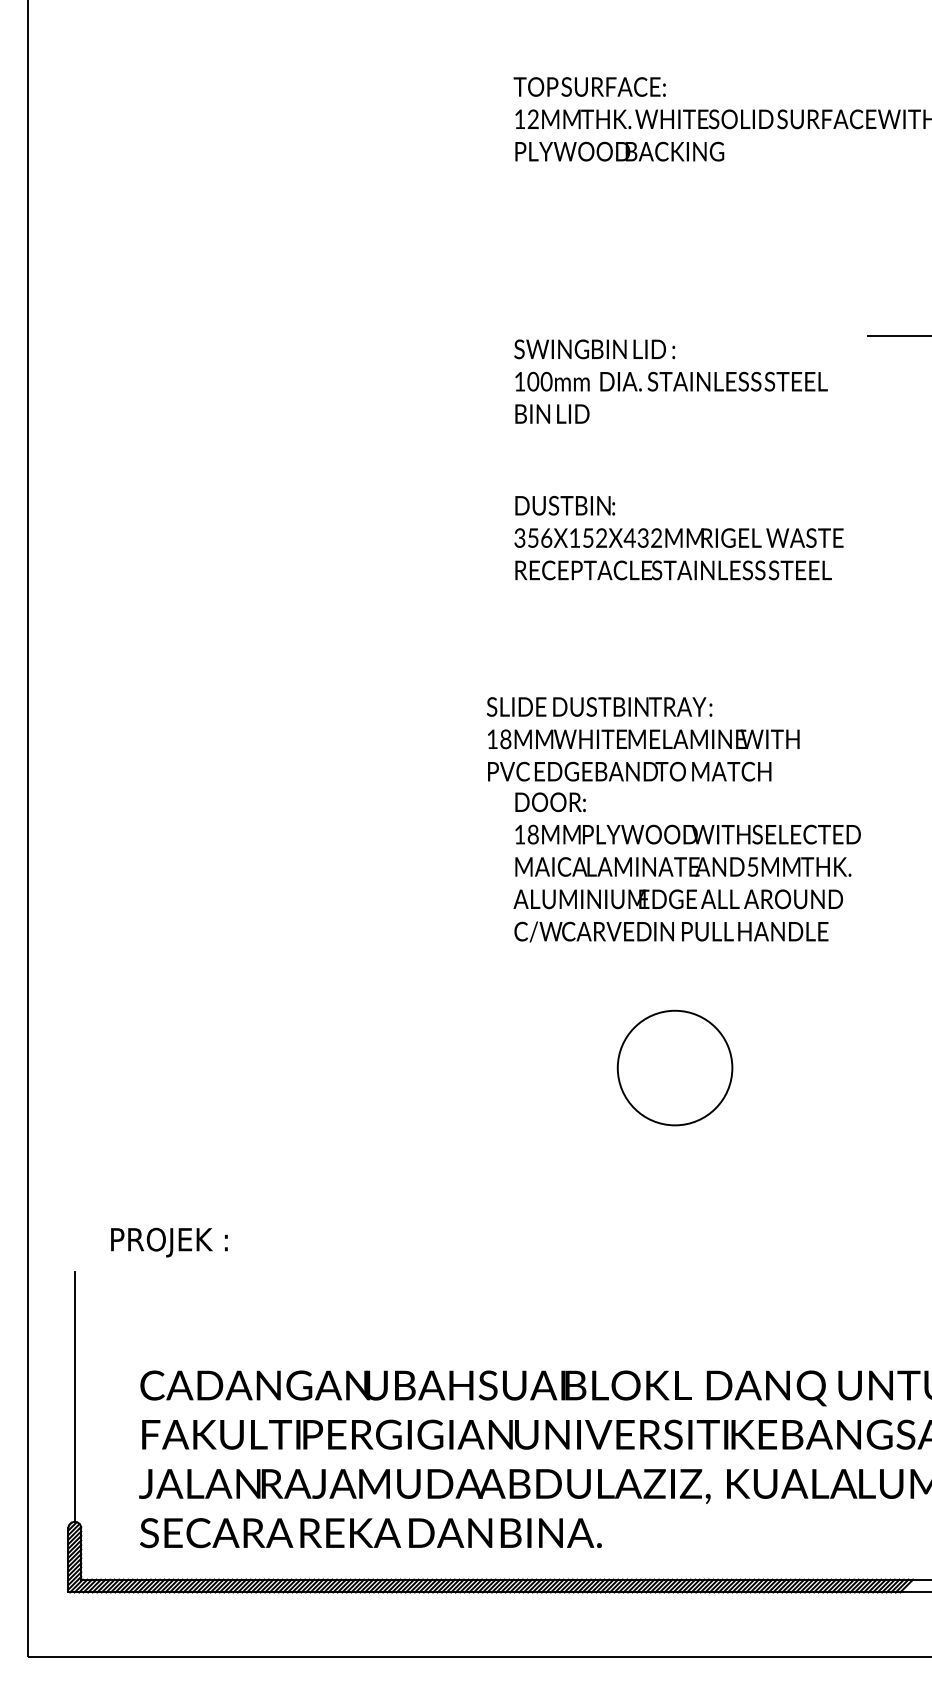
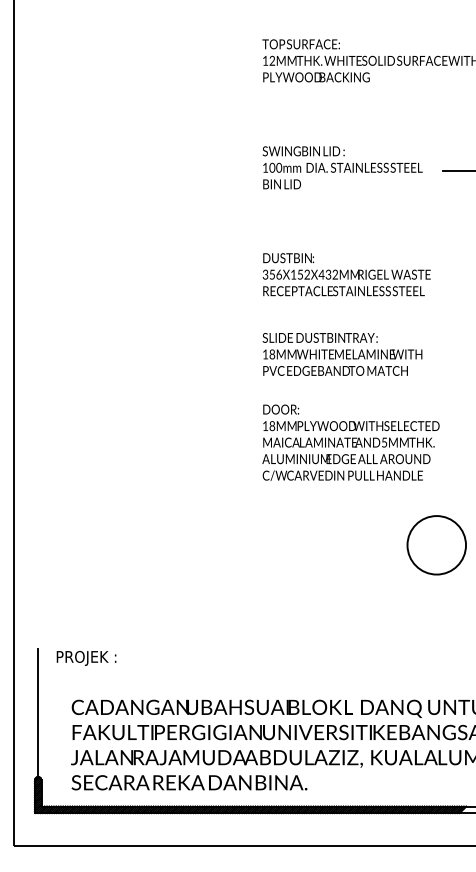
text: (670, 381) -> (342, 167), moved
text: (643, 739) -> (342, 354), moved
circle: (674, 1068) -> (436, 545), moved
text: (169, 1242) -> (86, 658), moved

